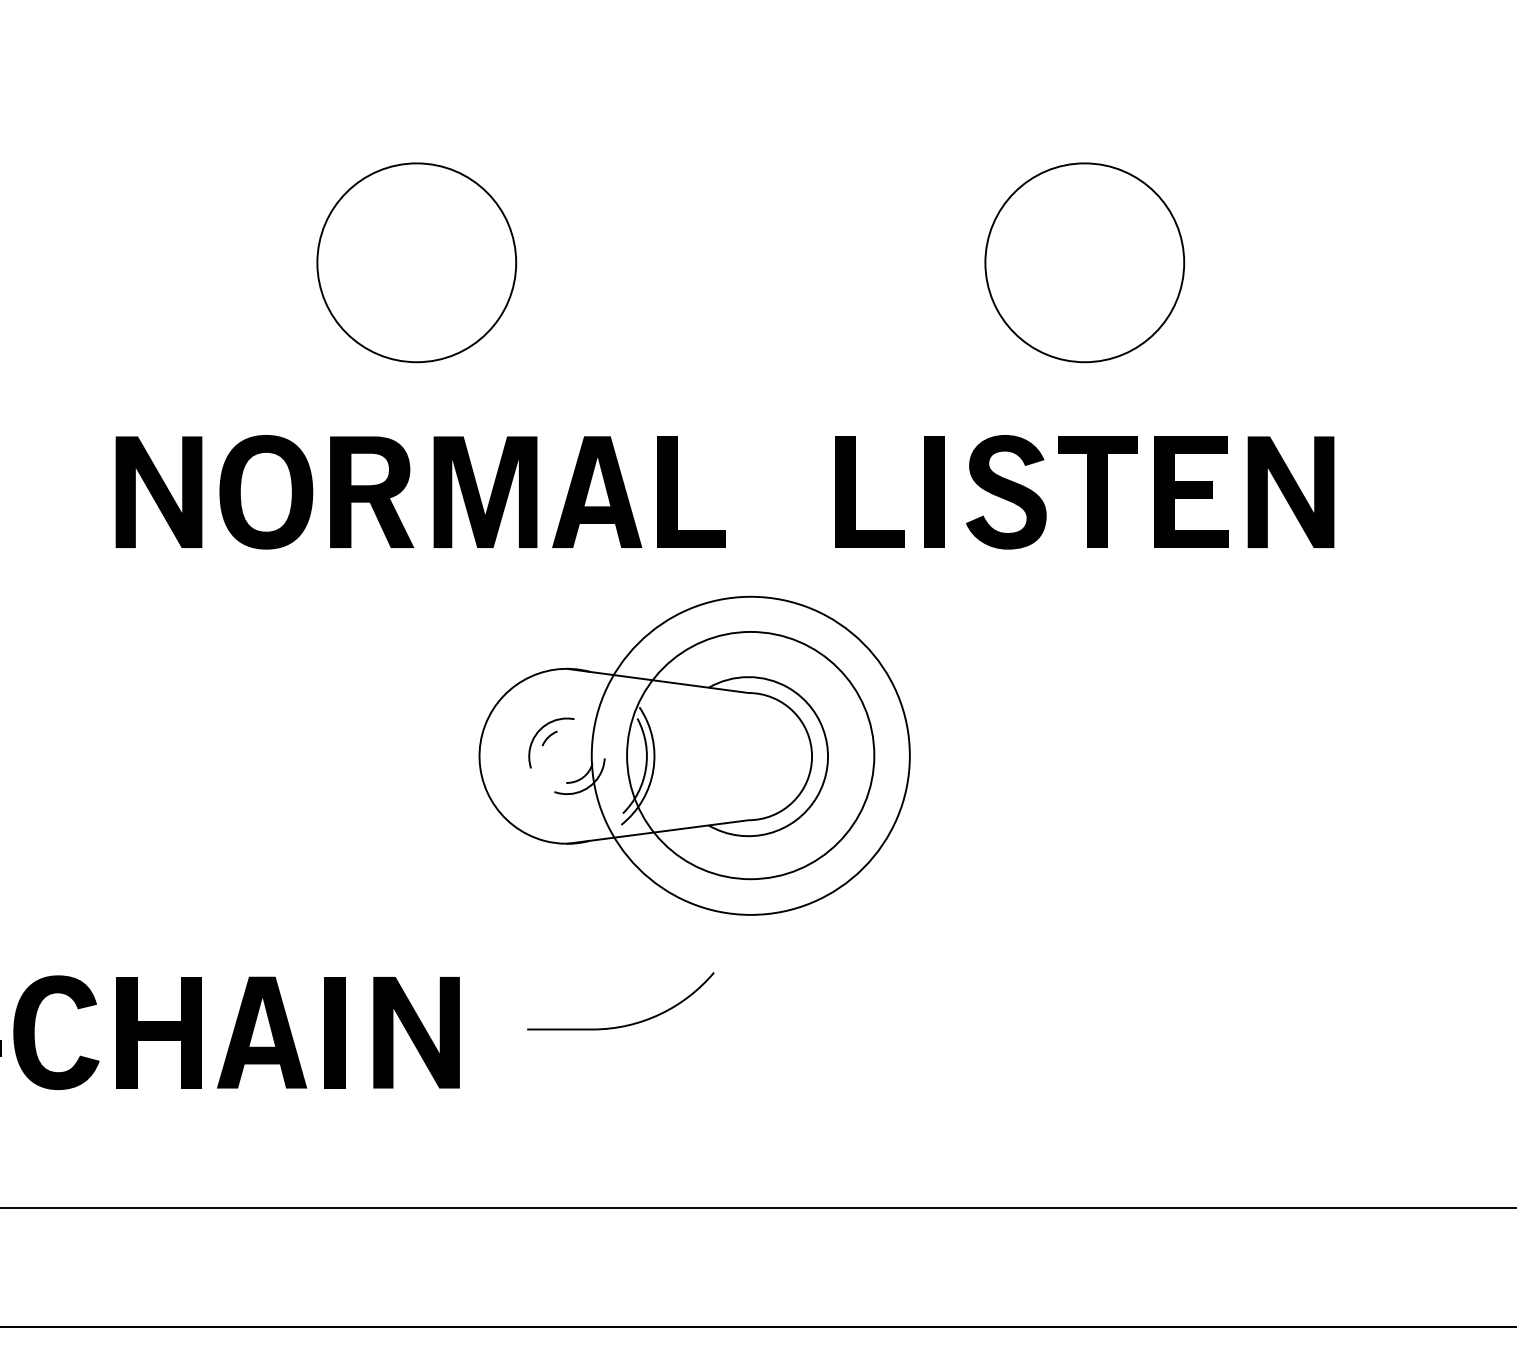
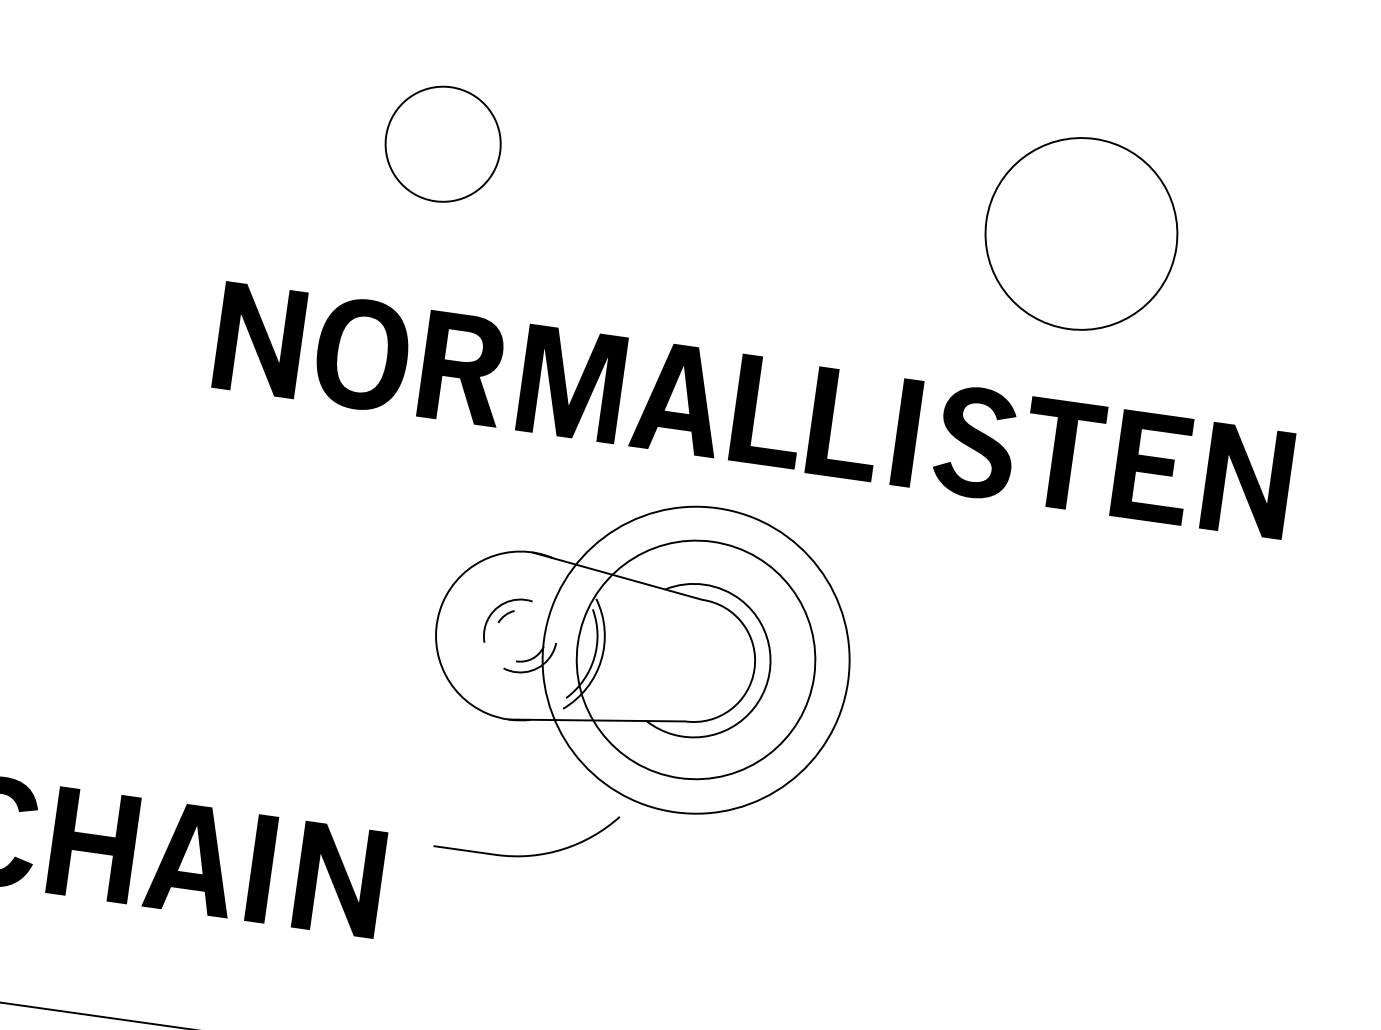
circle: (416, 262) -> (442, 143), size x0.6
part: (433, 492) -> (522, 377), moved
curve: (626, 1024) -> (529, 854), moved

